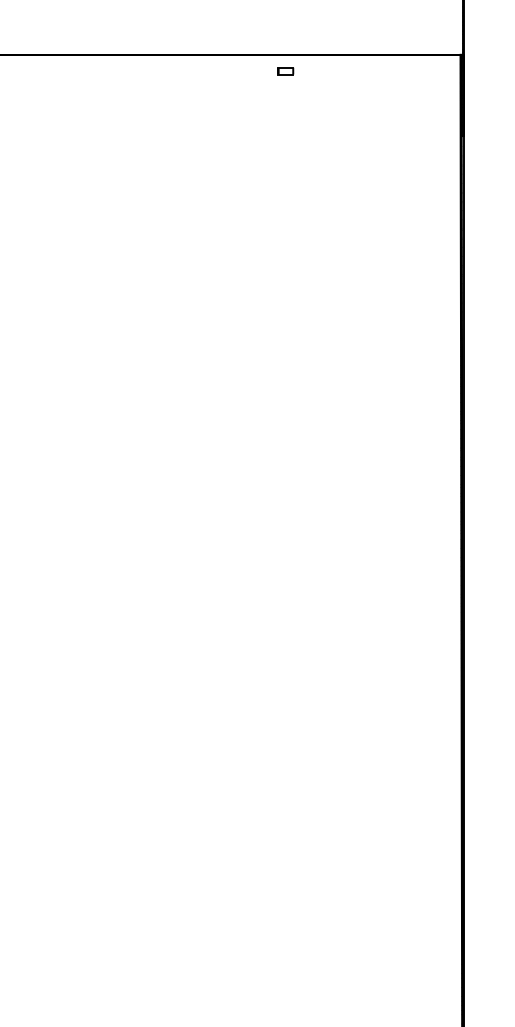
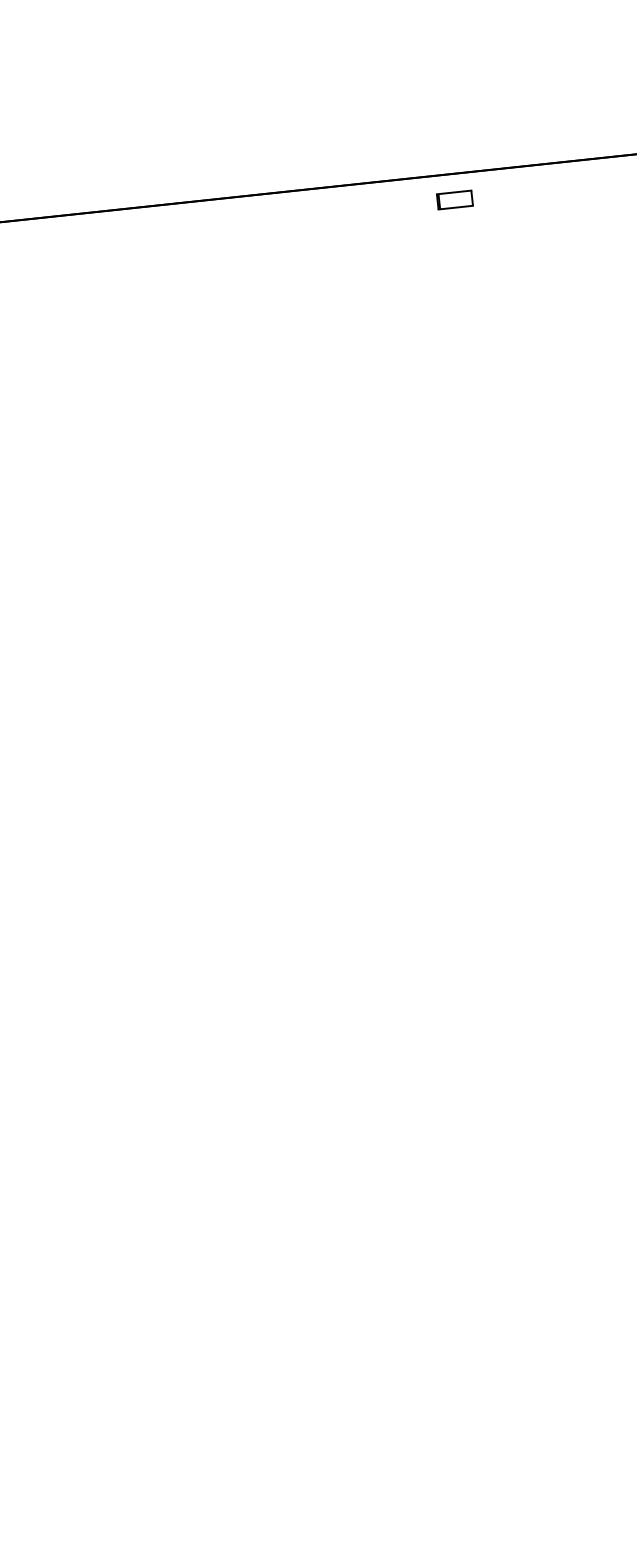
part: (285, 71) -> (455, 200), size x1.4

